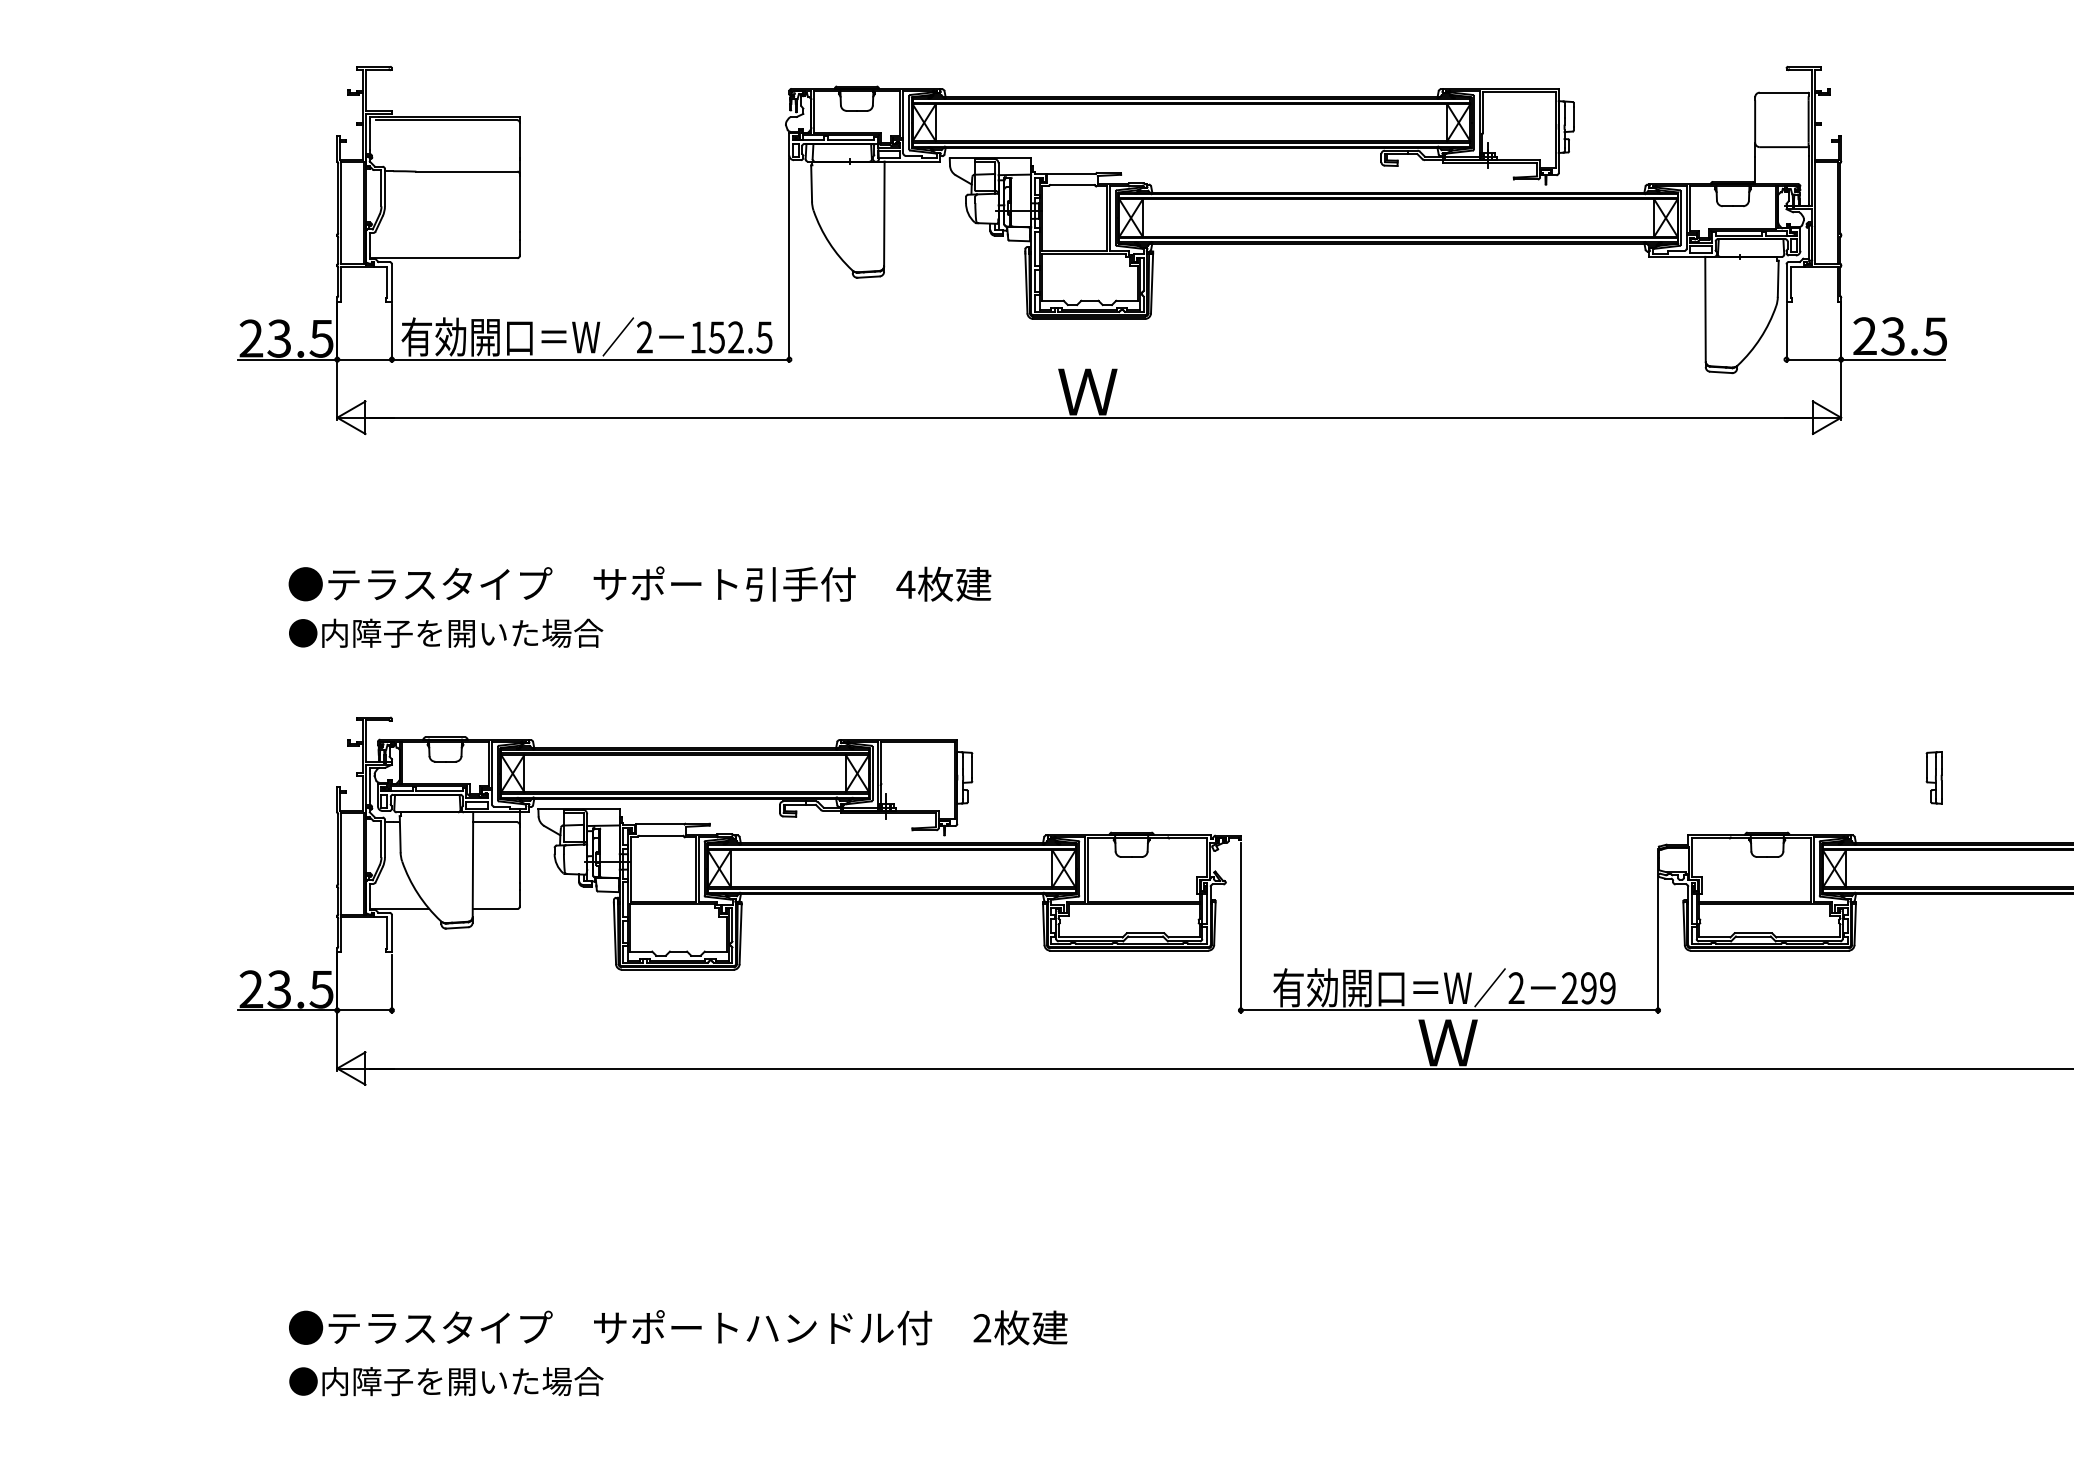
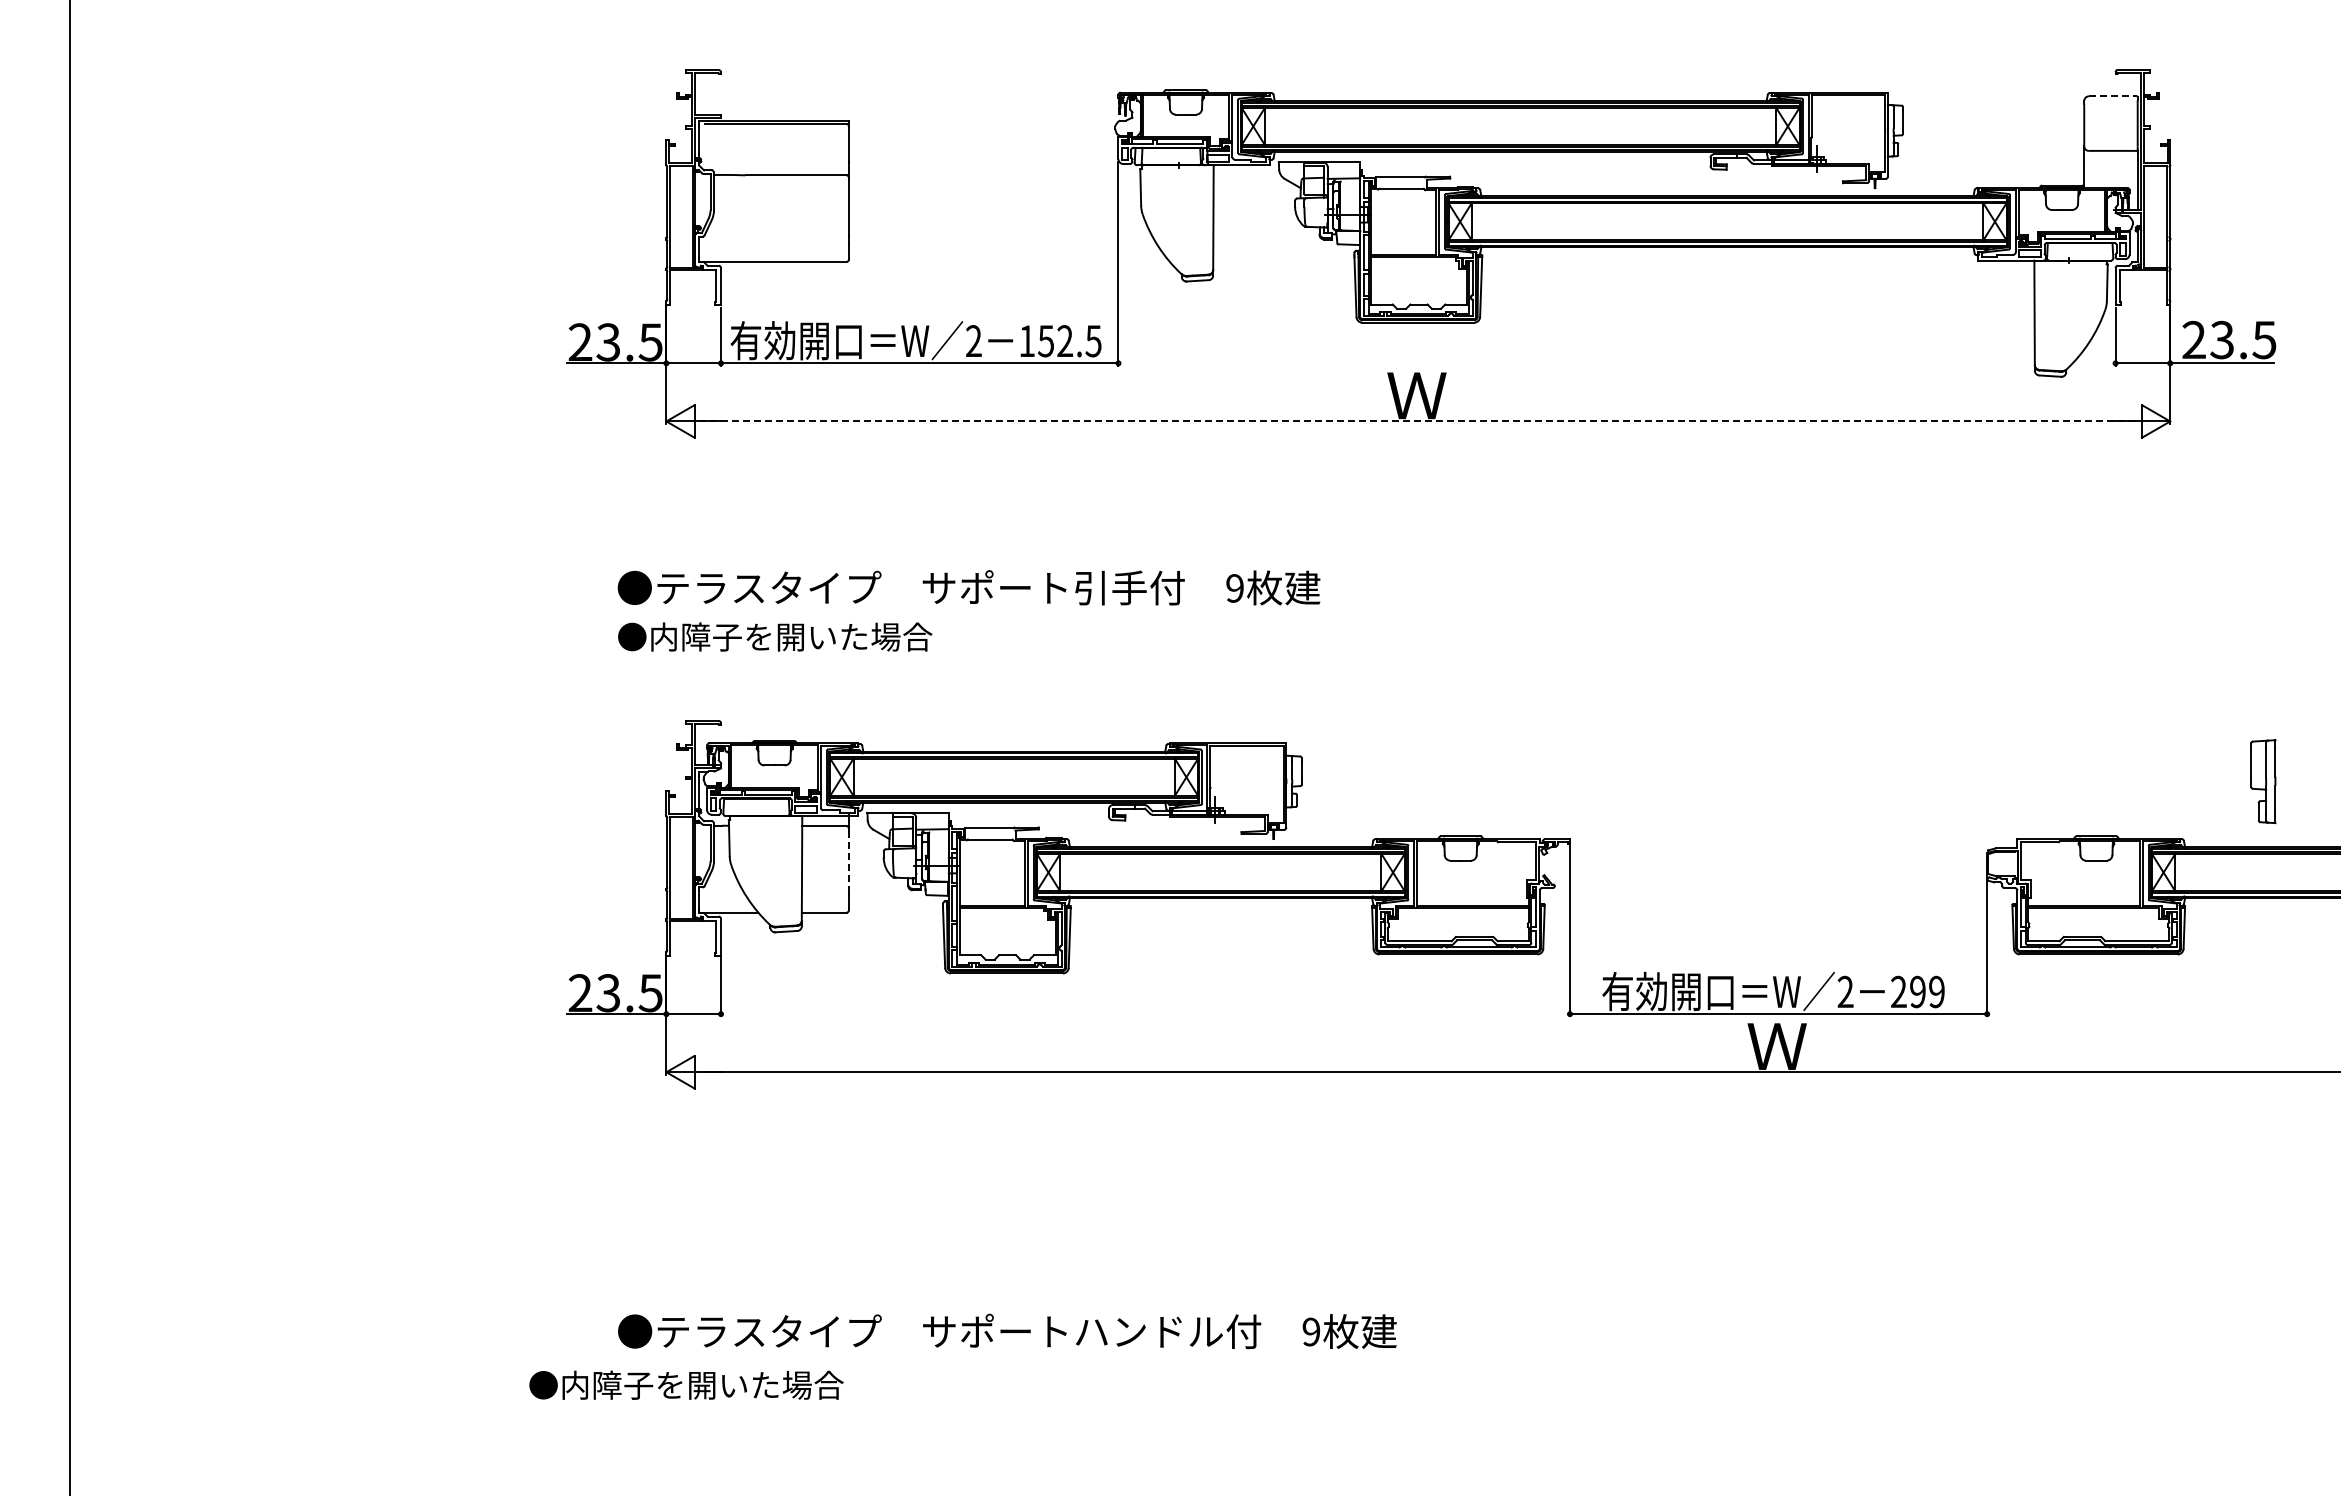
line: (1784, 92) -> (2113, 96), solid -> dashed
line: (1089, 417) -> (1418, 421), solid -> dashed
text: (905, 584) -> (1234, 588), 4 -> 9
part: (1933, 777) -> (2262, 781), size x1.6
line: (519, 854) -> (848, 858), solid -> dashed
text: (982, 1328) -> (1311, 1332), 2 -> 9
text: (446, 1380) -> (686, 1384), moved

